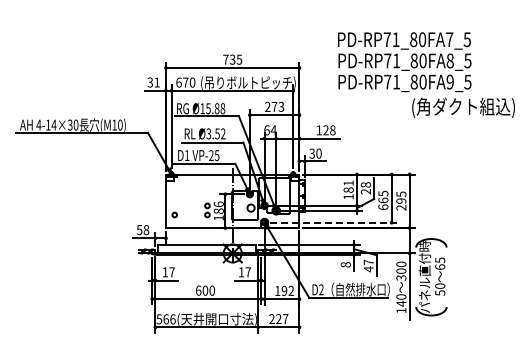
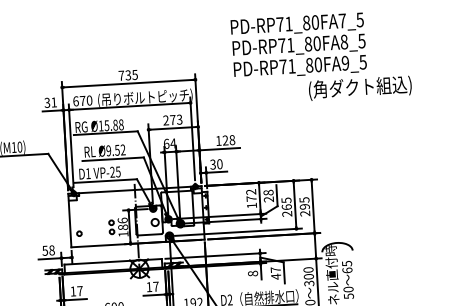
text: (426, 74) -> (321, 57), moved
text: (208, 133) -> (108, 150), Ø3.52 -> Ø9.52
text: (348, 186) -> (251, 195), 181 -> 172
text: (383, 206) -> (287, 213), 665 -> 265
line: (334, 222) -> (239, 232), dashed -> solid

